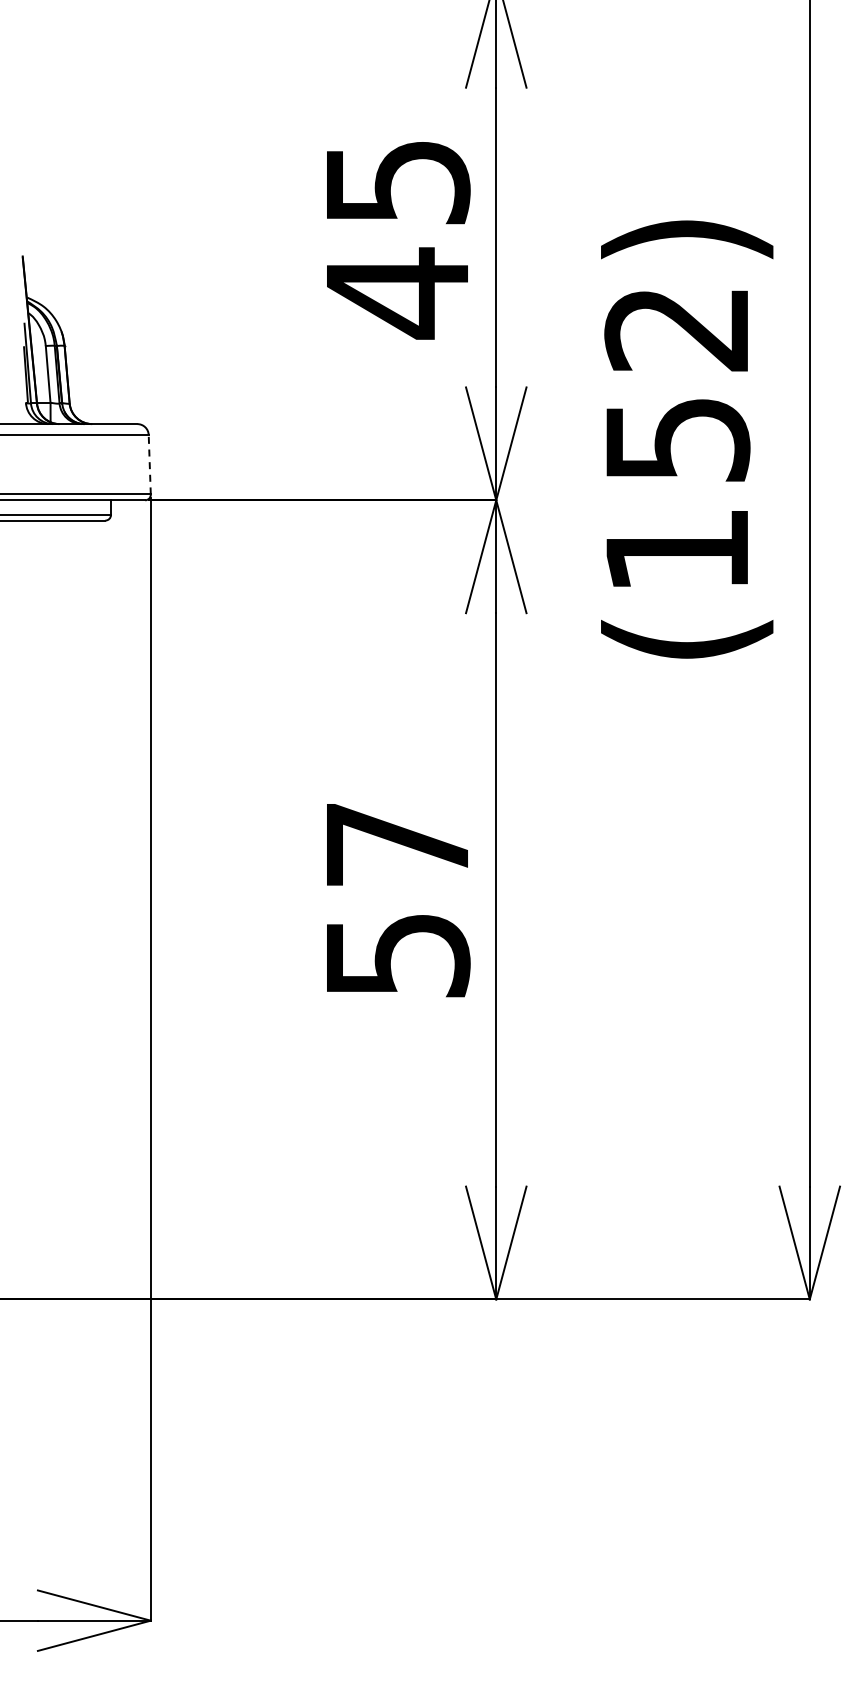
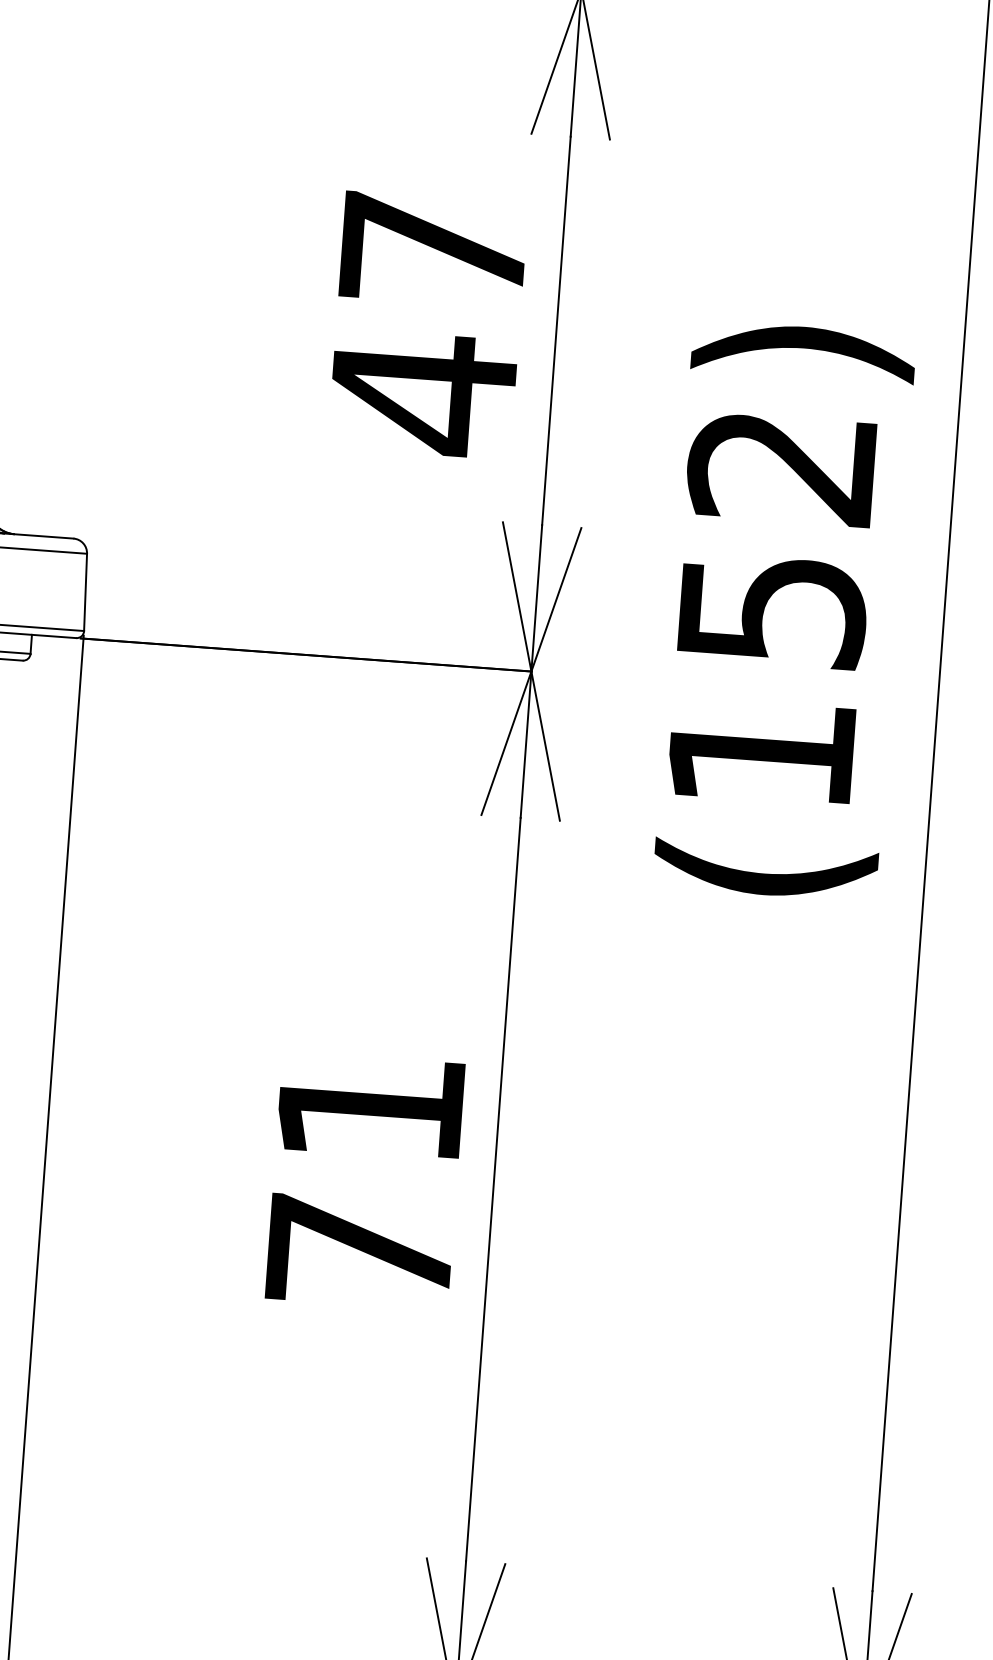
text: (398, 182) -> (434, 250), 45 -> 47
line: (149, 464) -> (85, 592), dashed -> solid
text: (398, 900) -> (366, 1181), 57 -> 71

